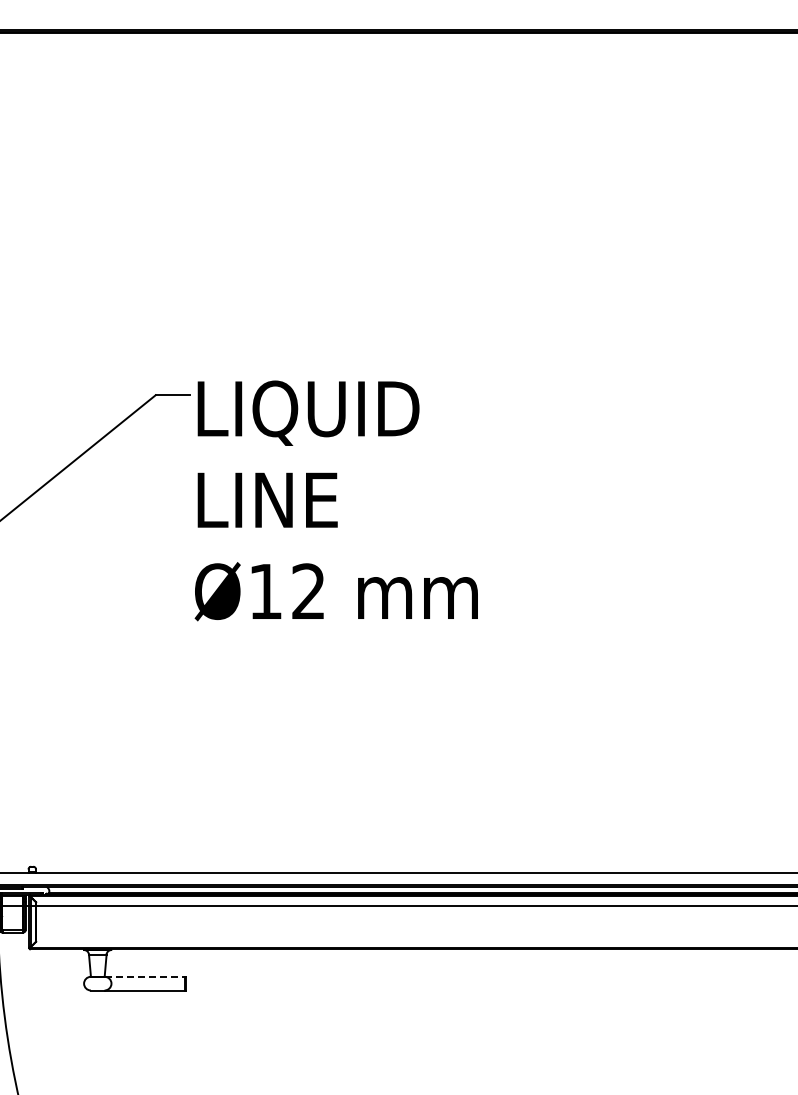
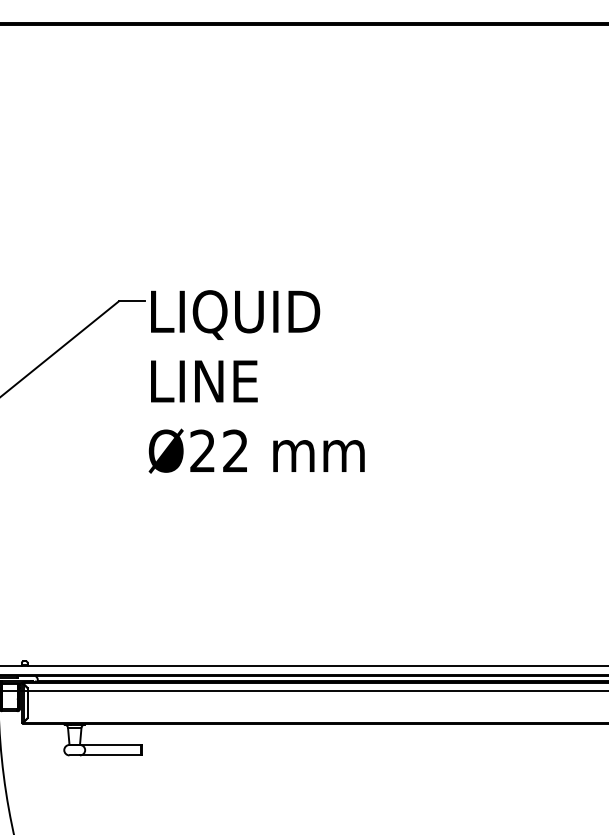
text: (265, 590) -> (202, 450), Ø12 -> Ø22
line: (145, 976) -> (111, 744), dashed -> solid

